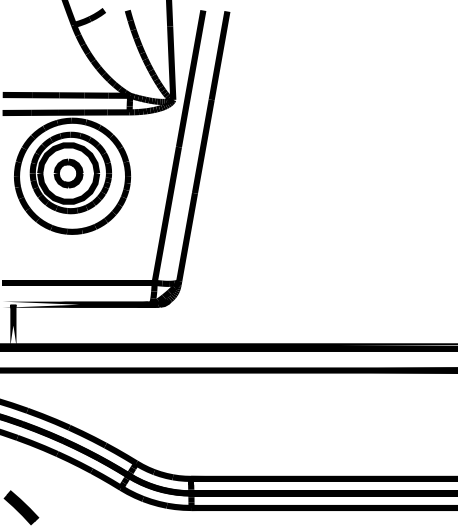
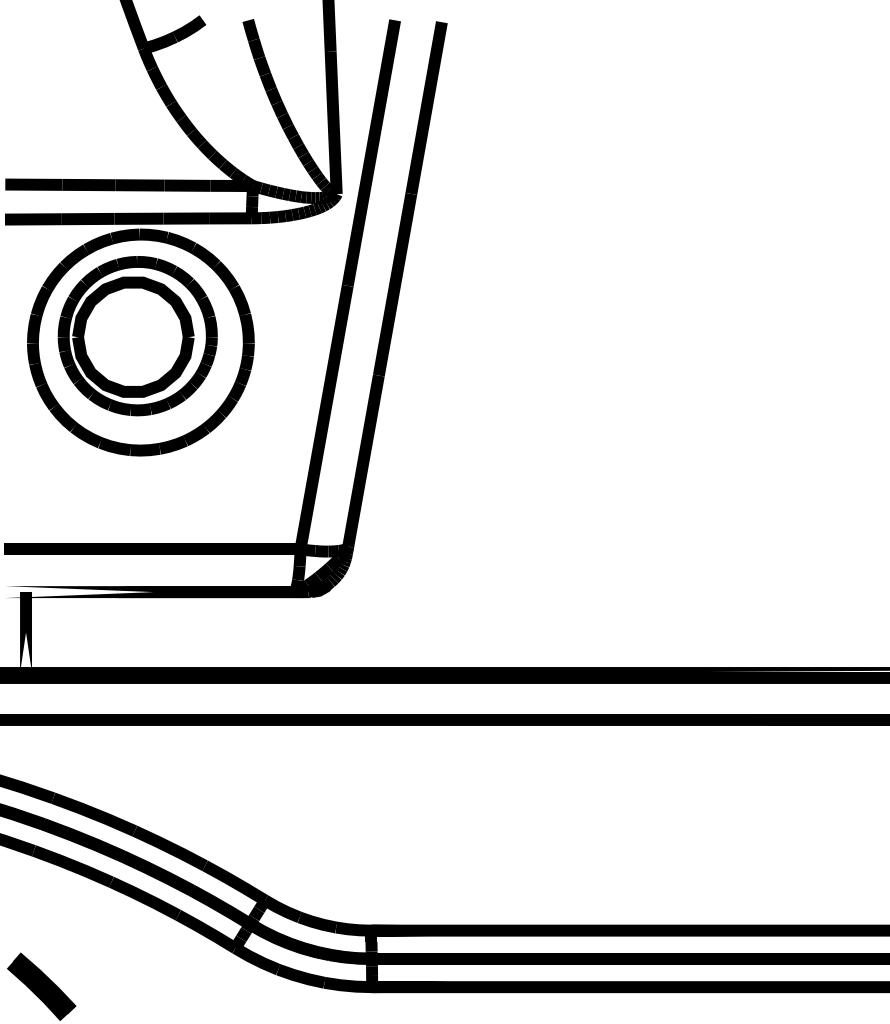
part: (68, 173) -> (133, 337), removed

